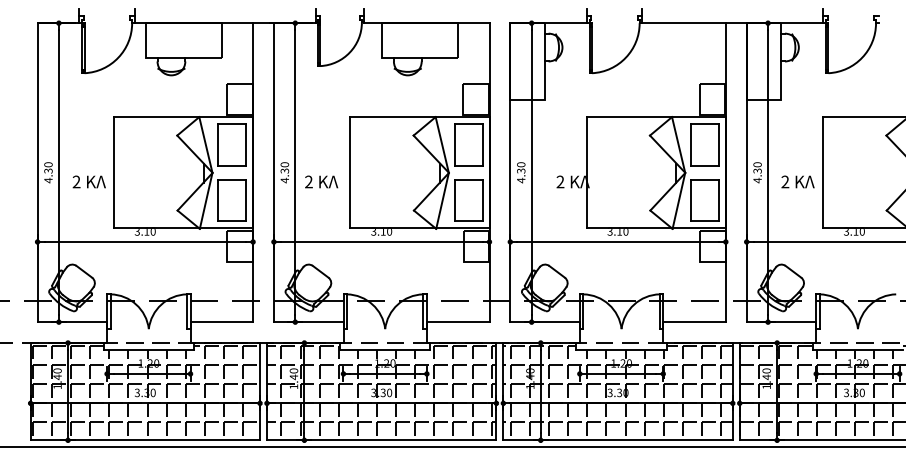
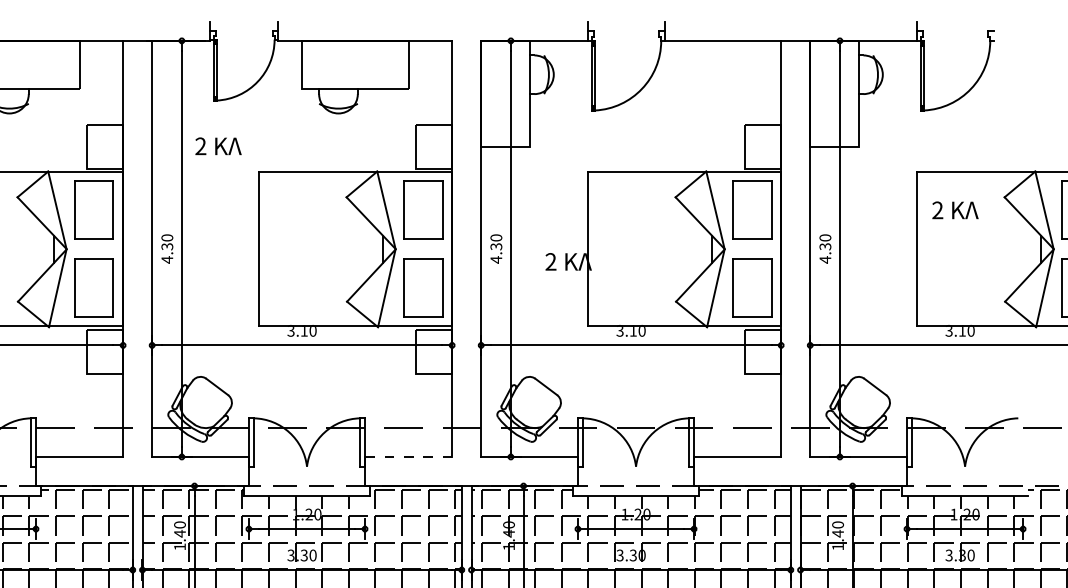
text: (321, 181) -> (218, 145), moved
text: (797, 181) -> (954, 209), moved
line: (458, 322) -> (409, 457), solid -> dashed

